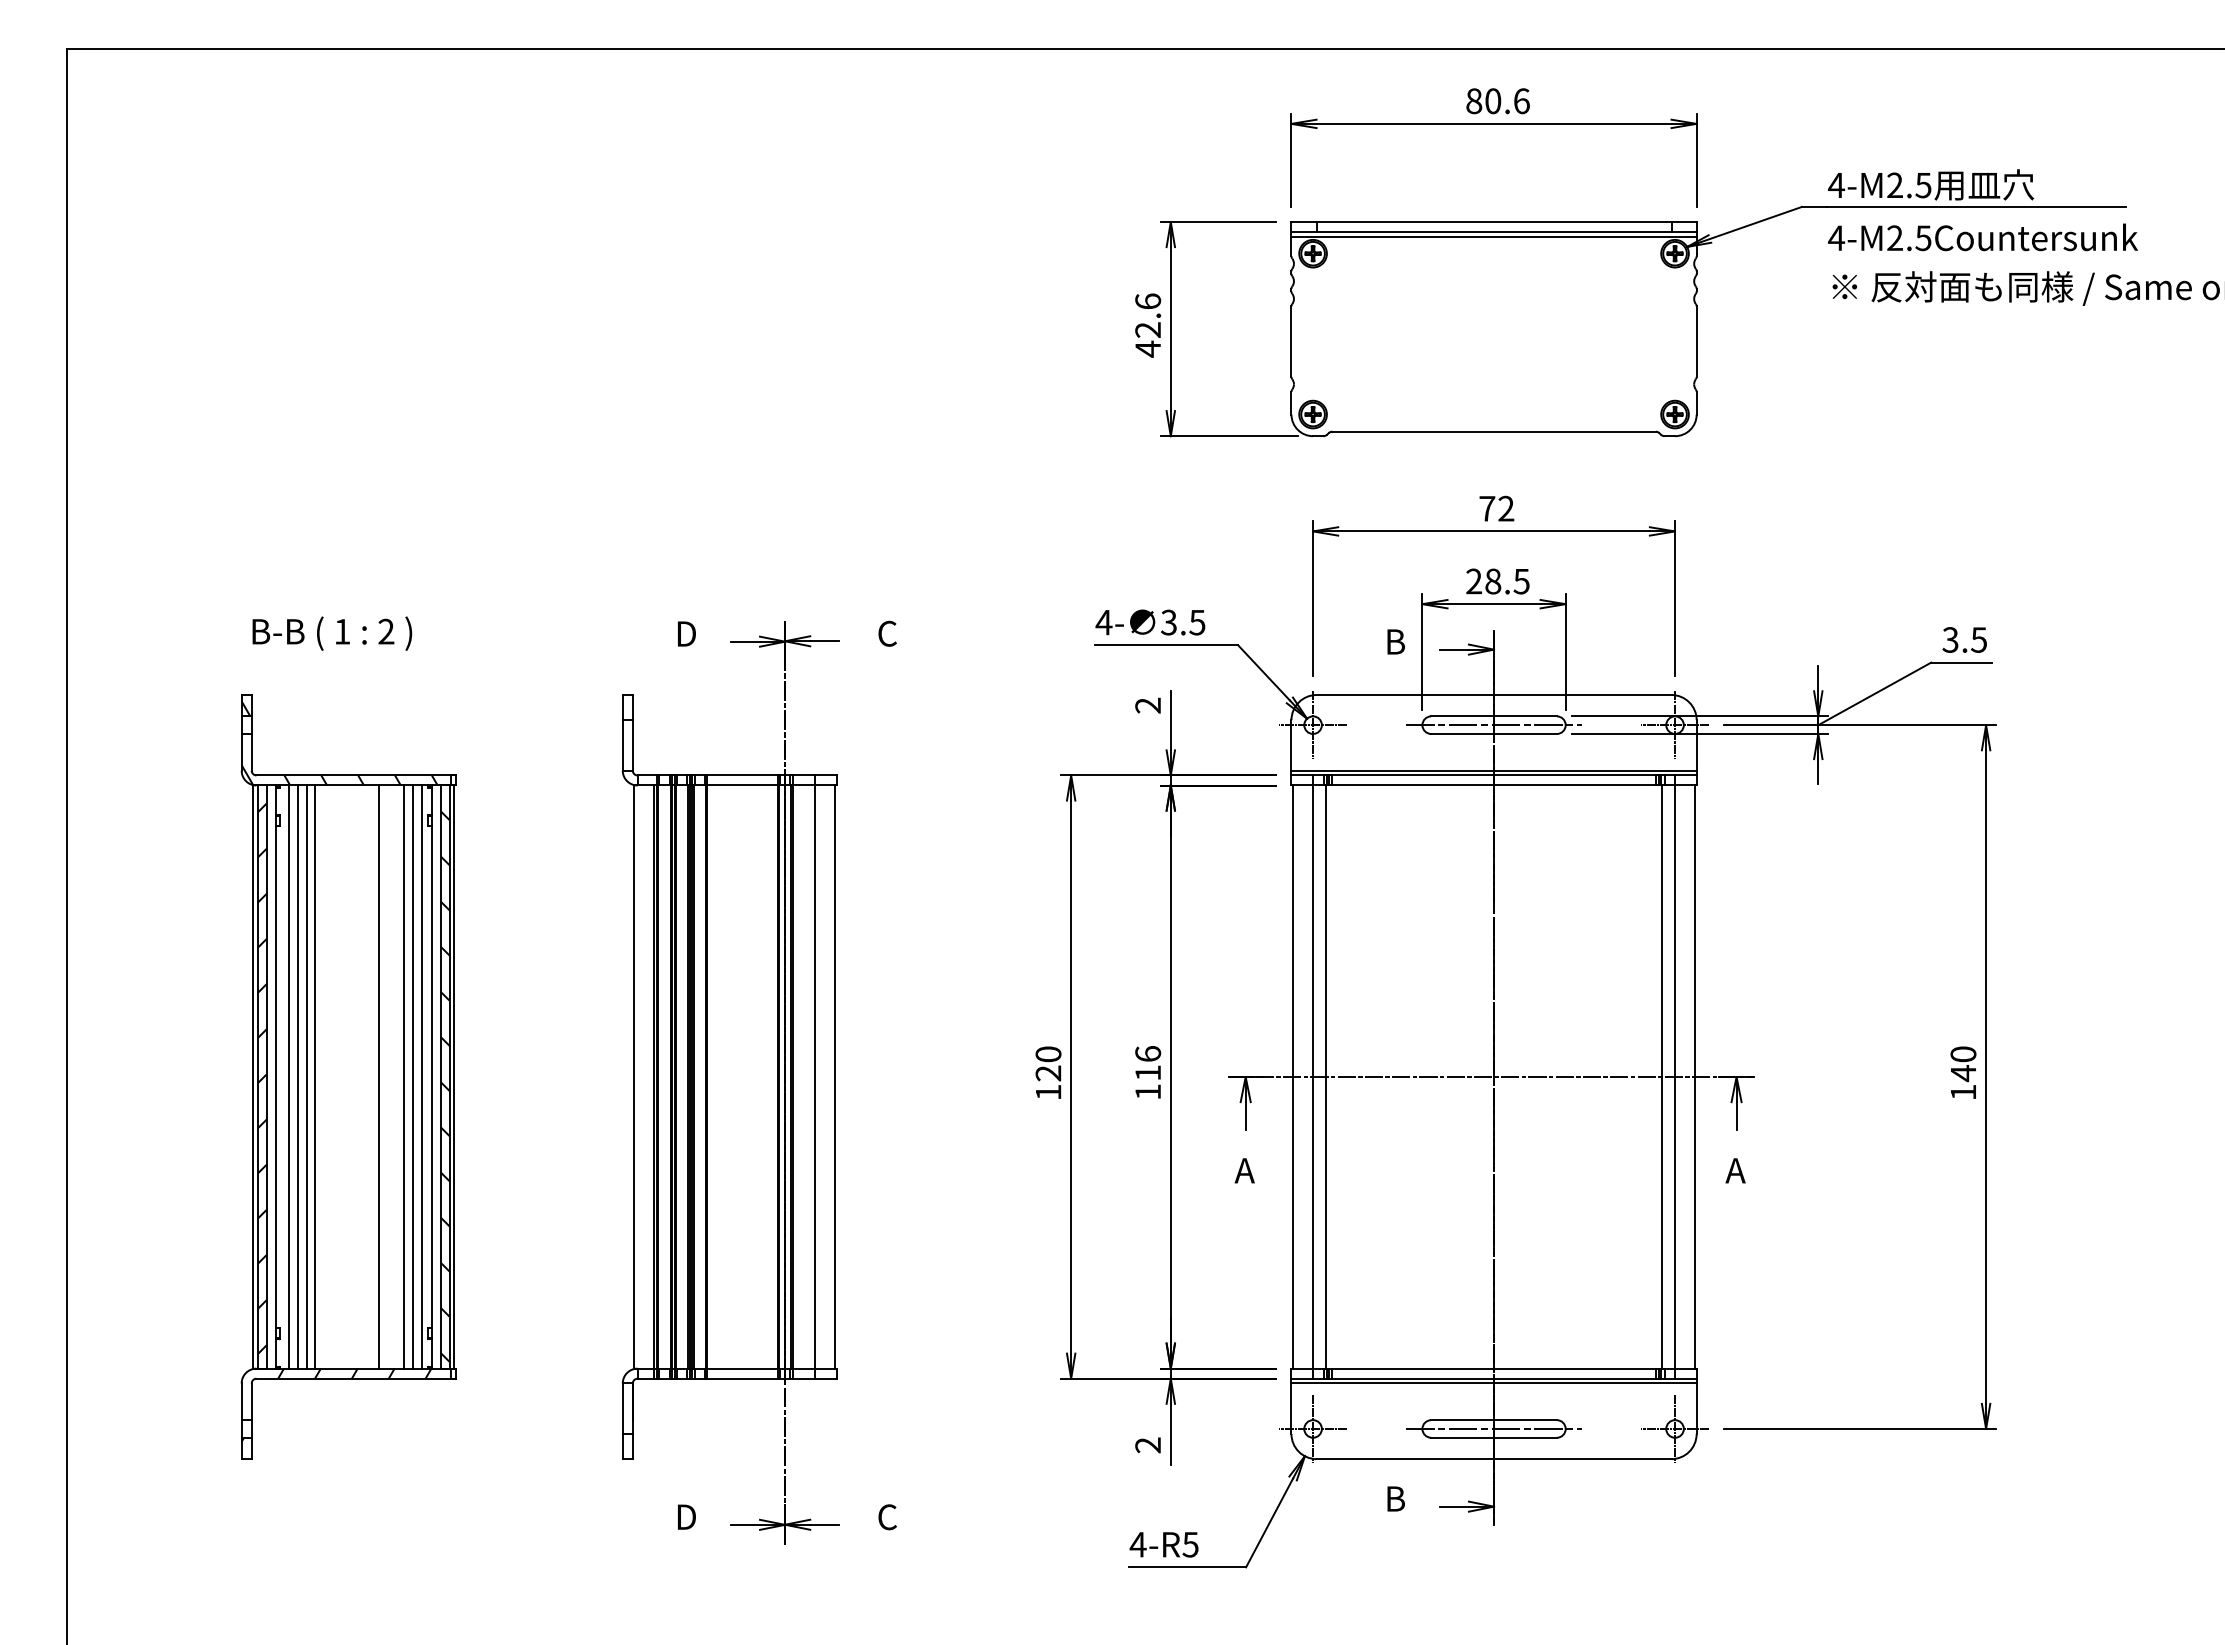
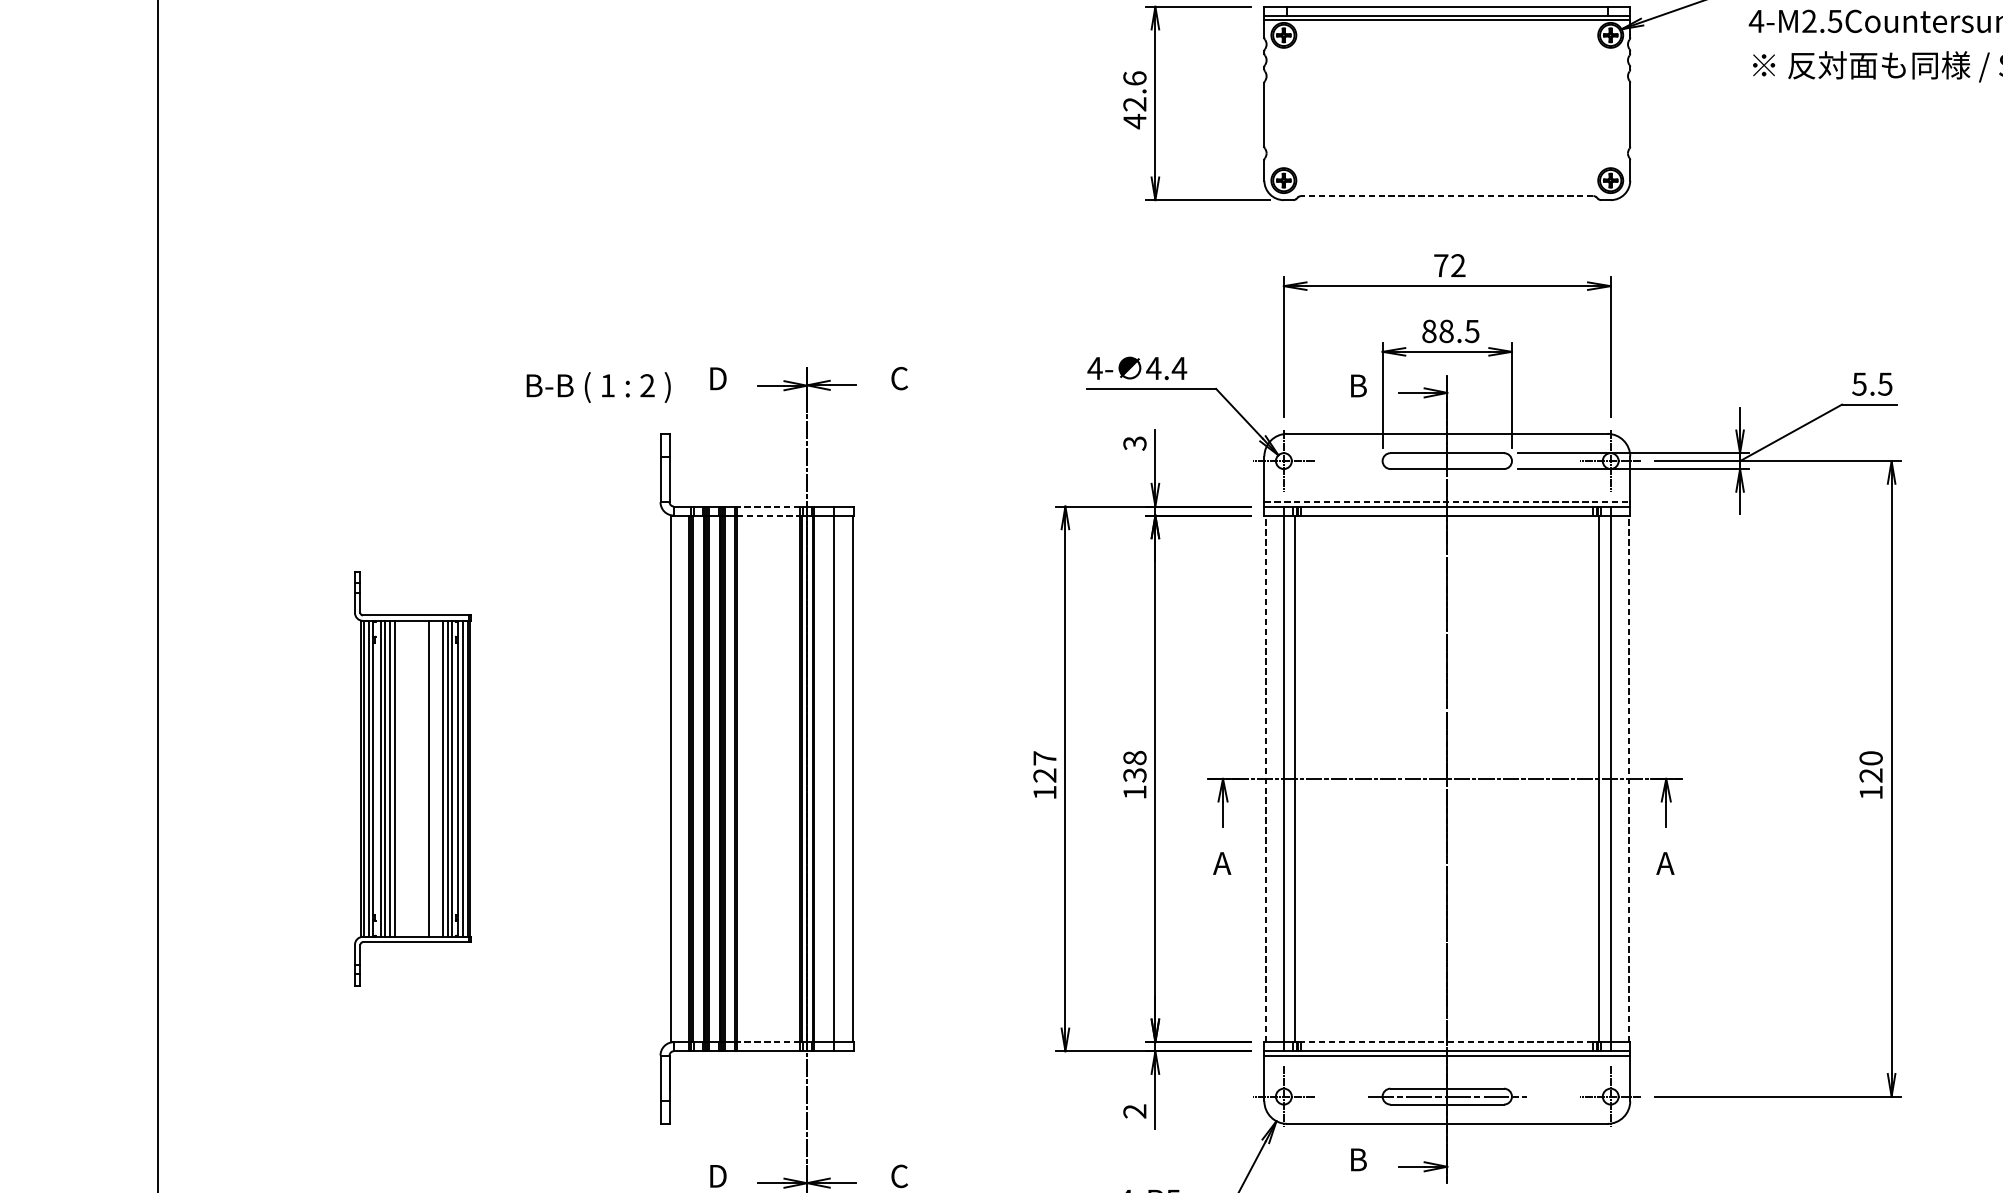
line: (1494, 431) -> (1447, 195), solid -> dashed
text: (1474, 581) -> (1429, 331), 28.5 -> 88.5
text: (1182, 622) -> (1165, 368), 3.5 -> 4.4
text: (332, 633) -> (598, 387), moved
text: (1950, 639) -> (1859, 383), 3.5 -> 5.5
text: (1148, 705) -> (1135, 443), 2 -> 3
line: (1494, 725) -> (1447, 461), removed
line: (1494, 770) -> (1447, 502), solid -> dashed
line: (741, 775) -> (767, 506), solid -> dashed
line: (742, 785) -> (768, 515), solid -> dashed
text: (1048, 1054) -> (1044, 758), 120 -> 127
text: (1148, 1063) -> (1135, 766), 116 -> 138
text: (1962, 1073) -> (1870, 775), 140 -> 120
part: (348, 1076) -> (412, 778), size x0.6
line: (1292, 1077) -> (1265, 779), solid -> dashed
line: (1695, 1077) -> (1629, 779), solid -> dashed
line: (741, 1368) -> (767, 1042), solid -> dashed
line: (1494, 1368) -> (1447, 1042), solid -> dashed

